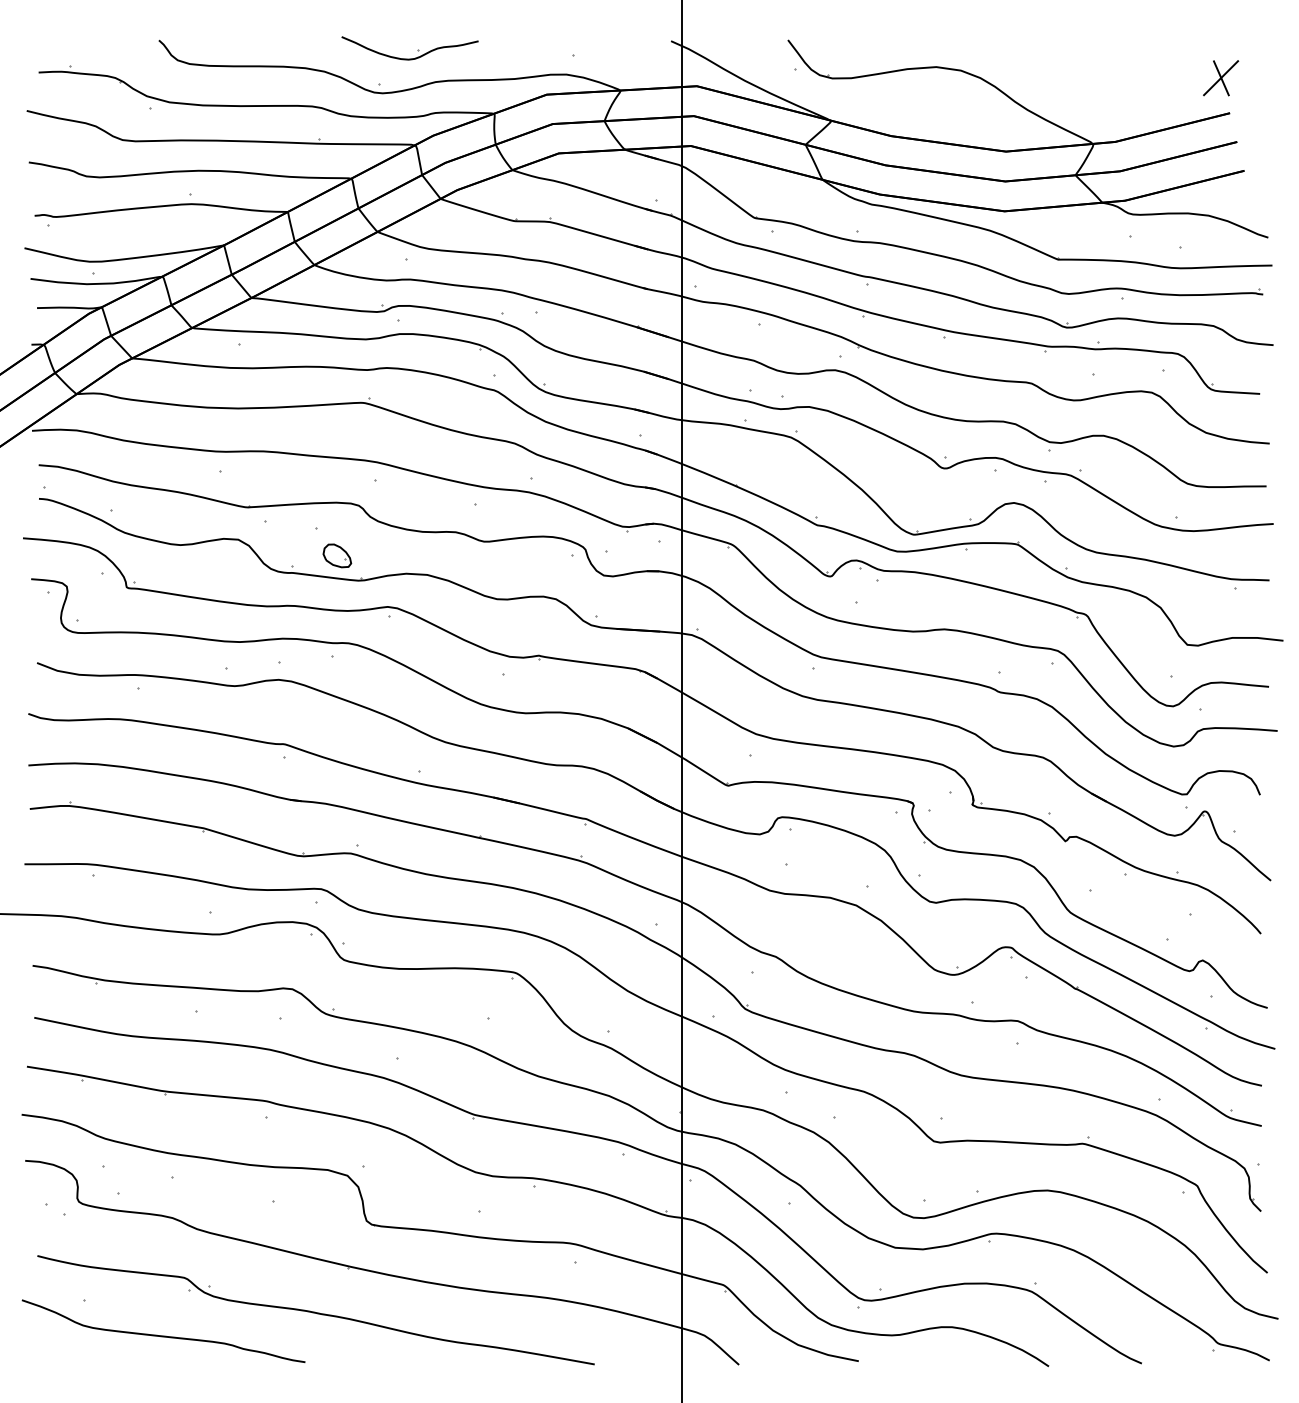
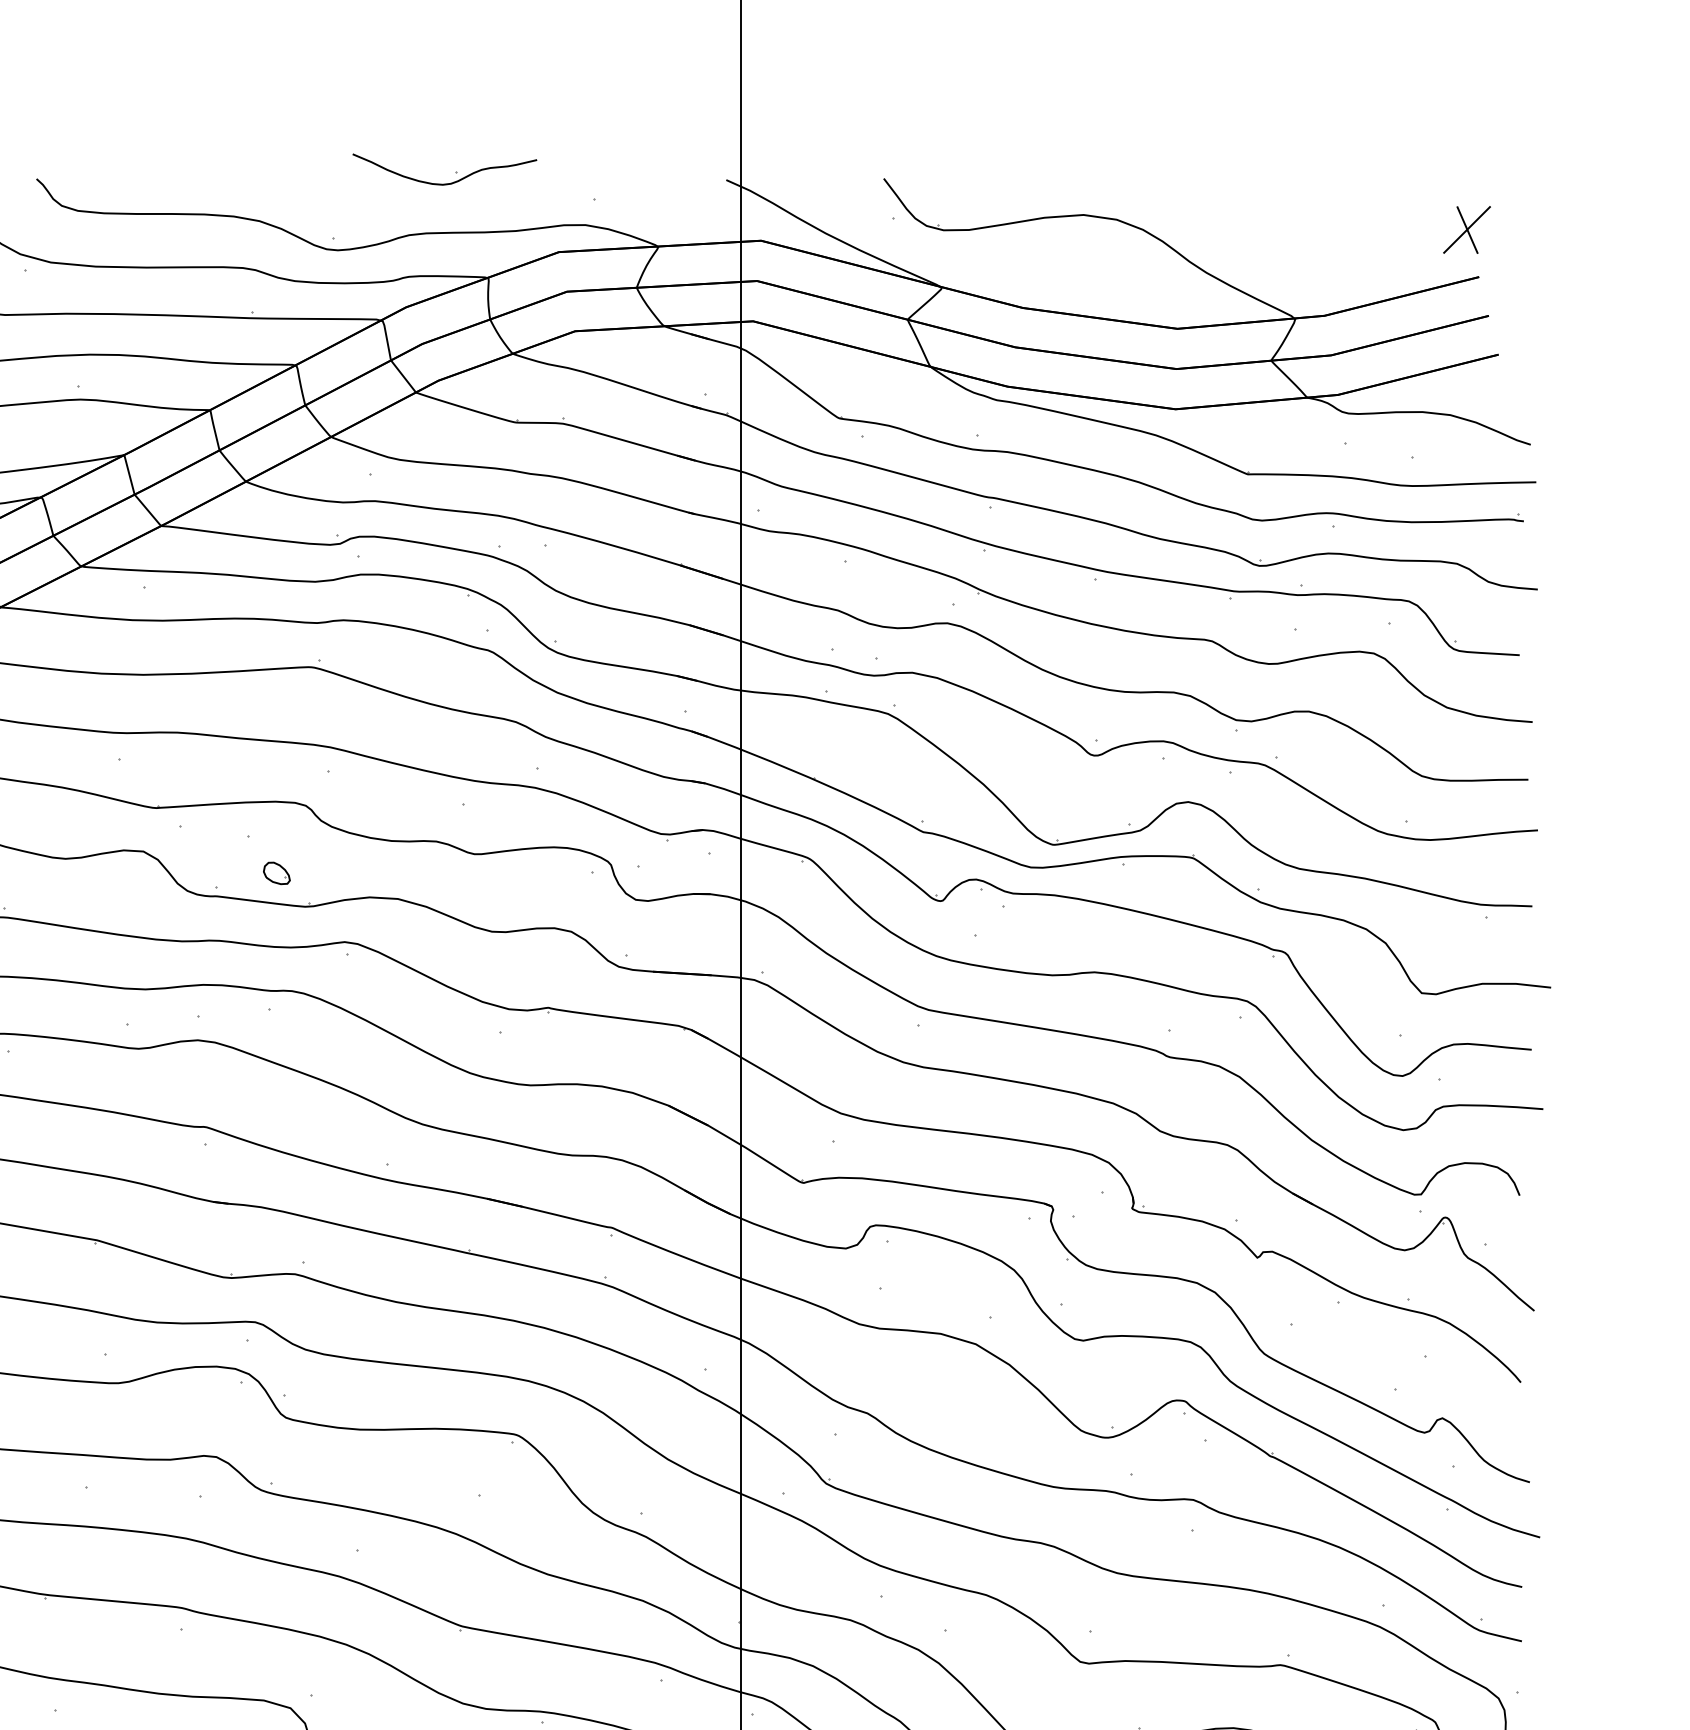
part: (417, 50) -> (454, 172), moved
part: (337, 555) -> (277, 872), size x0.7

